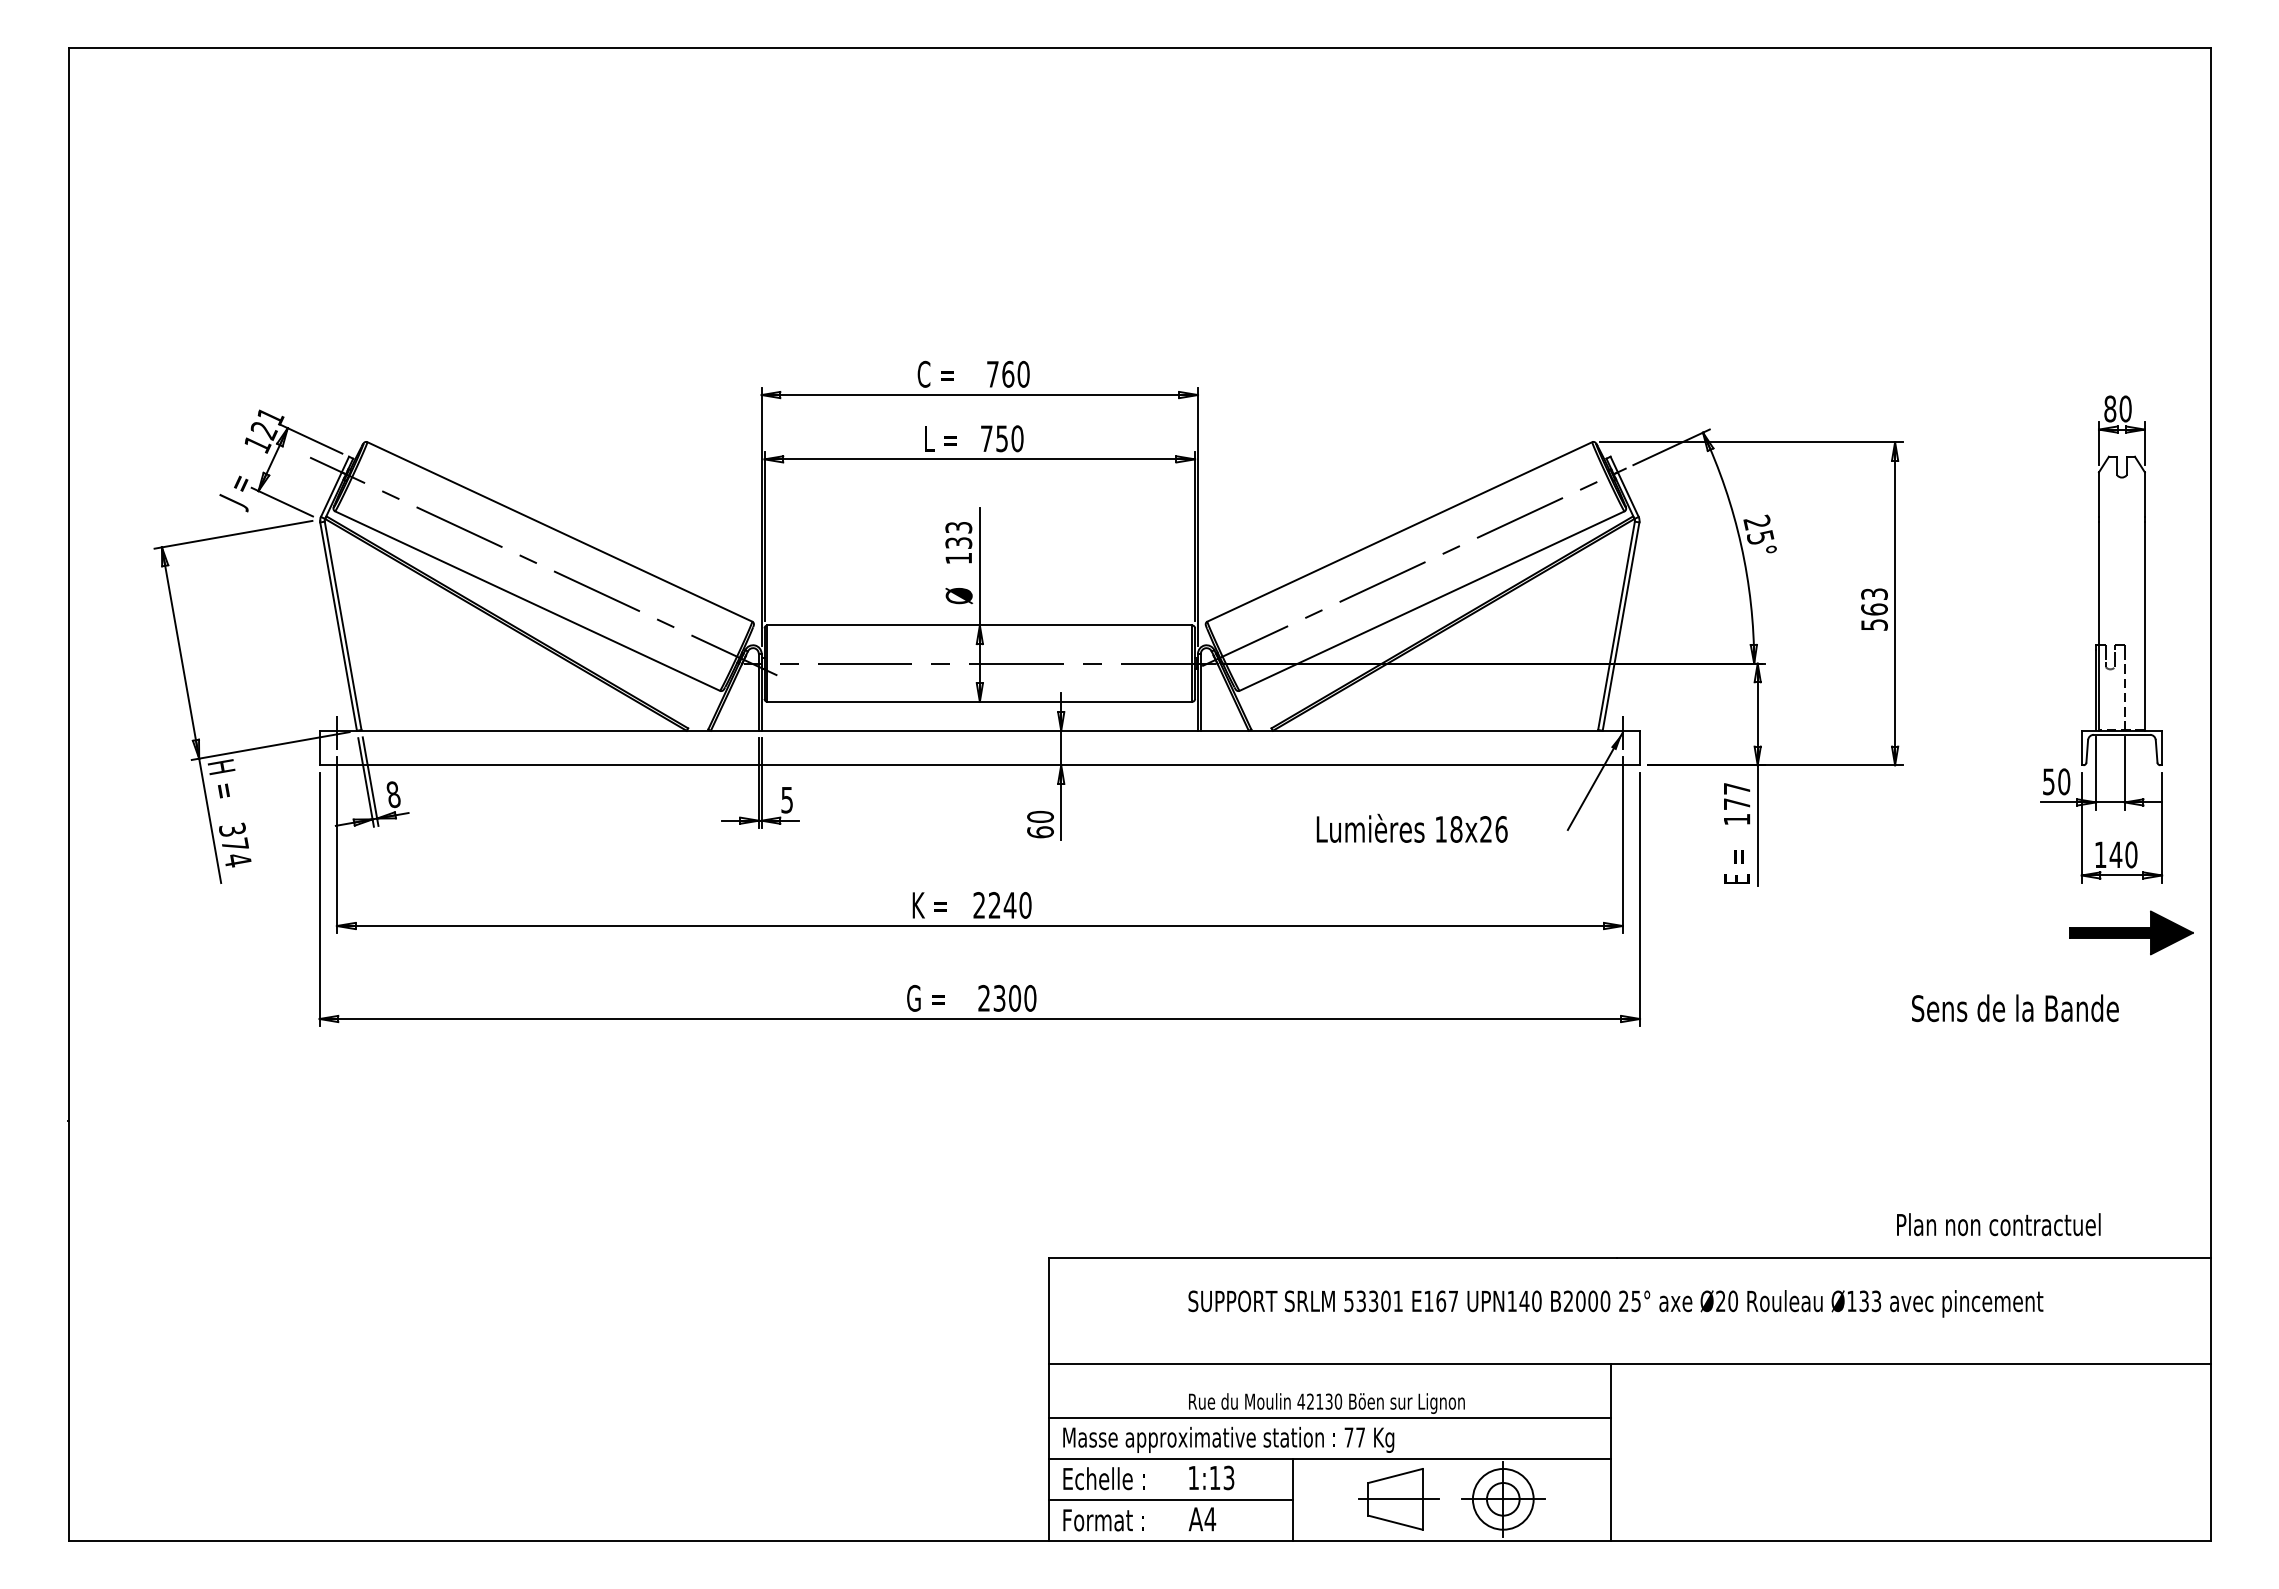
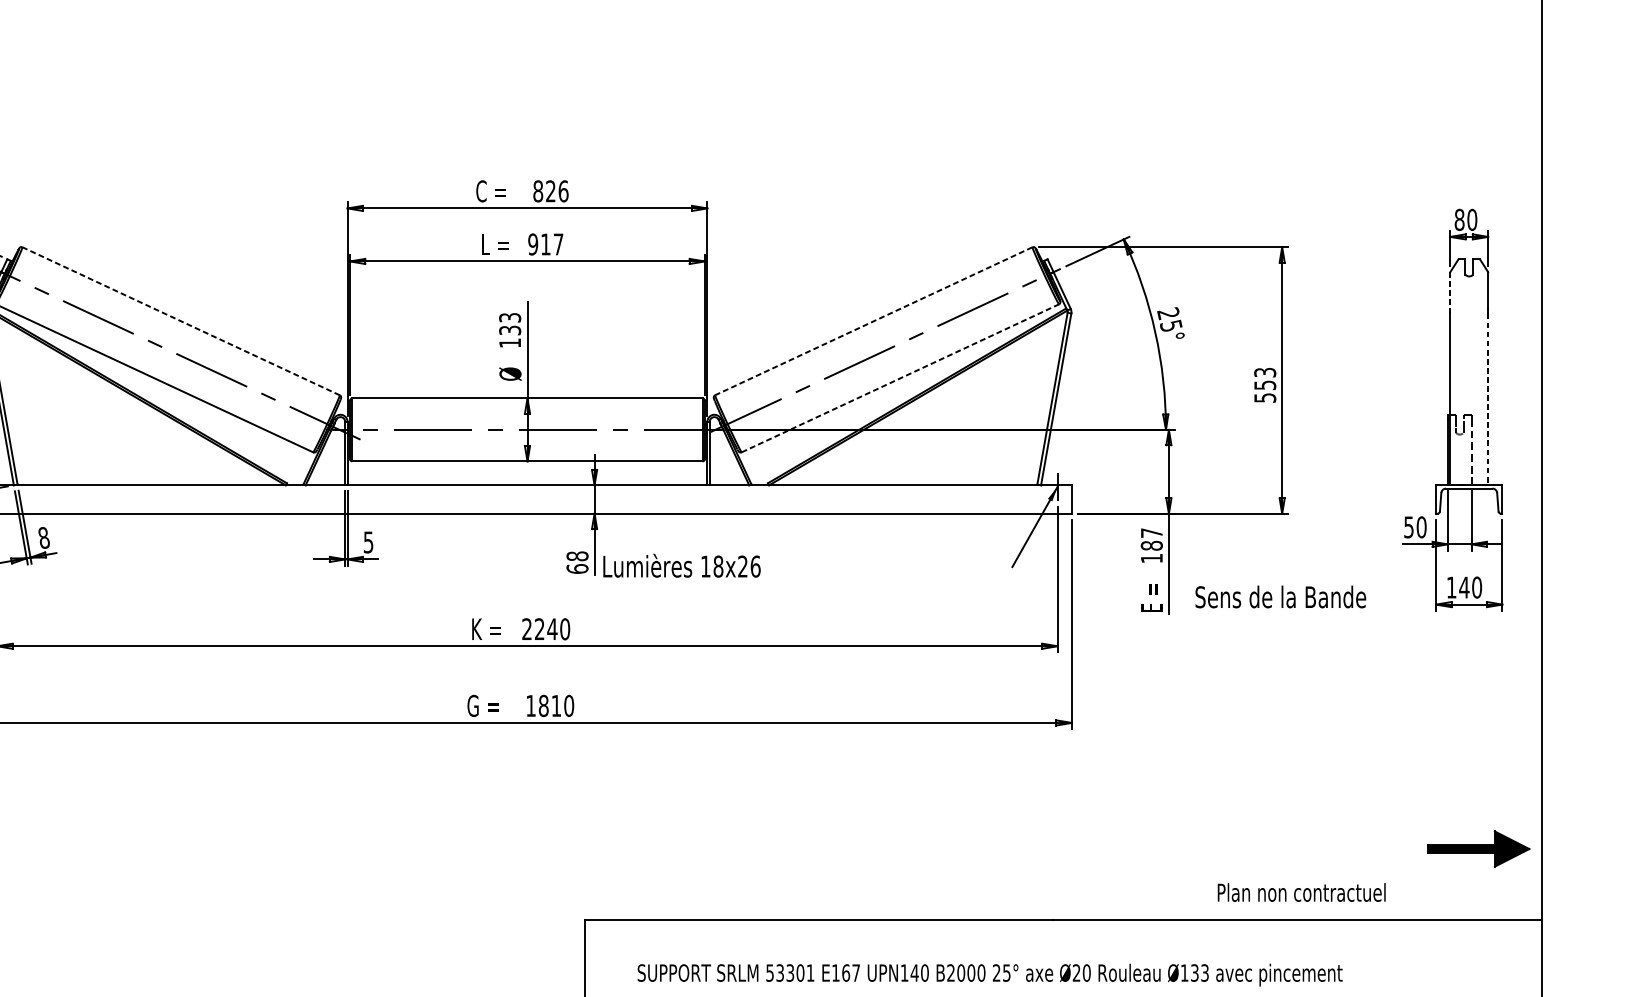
text: (1008, 373) -> (551, 190), 760 -> 826
text: (1001, 438) -> (545, 244), 750 -> 917
line: (2098, 495) -> (1449, 291), solid -> dashed
line: (559, 531) -> (180, 320), solid -> dashed
line: (1399, 532) -> (873, 321), solid -> dashed
line: (1432, 600) -> (900, 377), solid -> dashed
text: (1874, 609) -> (1265, 385), 563 -> 553
line: (2144, 627) -> (1487, 400), solid -> dashed
text: (1736, 804) -> (1151, 546), 177 -> 187
text: (1040, 816) -> (577, 555), 60 -> 68
text: (1411, 827) -> (681, 565), moved
part: (2131, 932) -> (1478, 848), moved
text: (999, 997) -> (543, 705), 2300 -> 1810
text: (2015, 1008) -> (1280, 597), moved
text: (1998, 1224) -> (1301, 892), moved
text: (1615, 1303) -> (989, 974), moved

